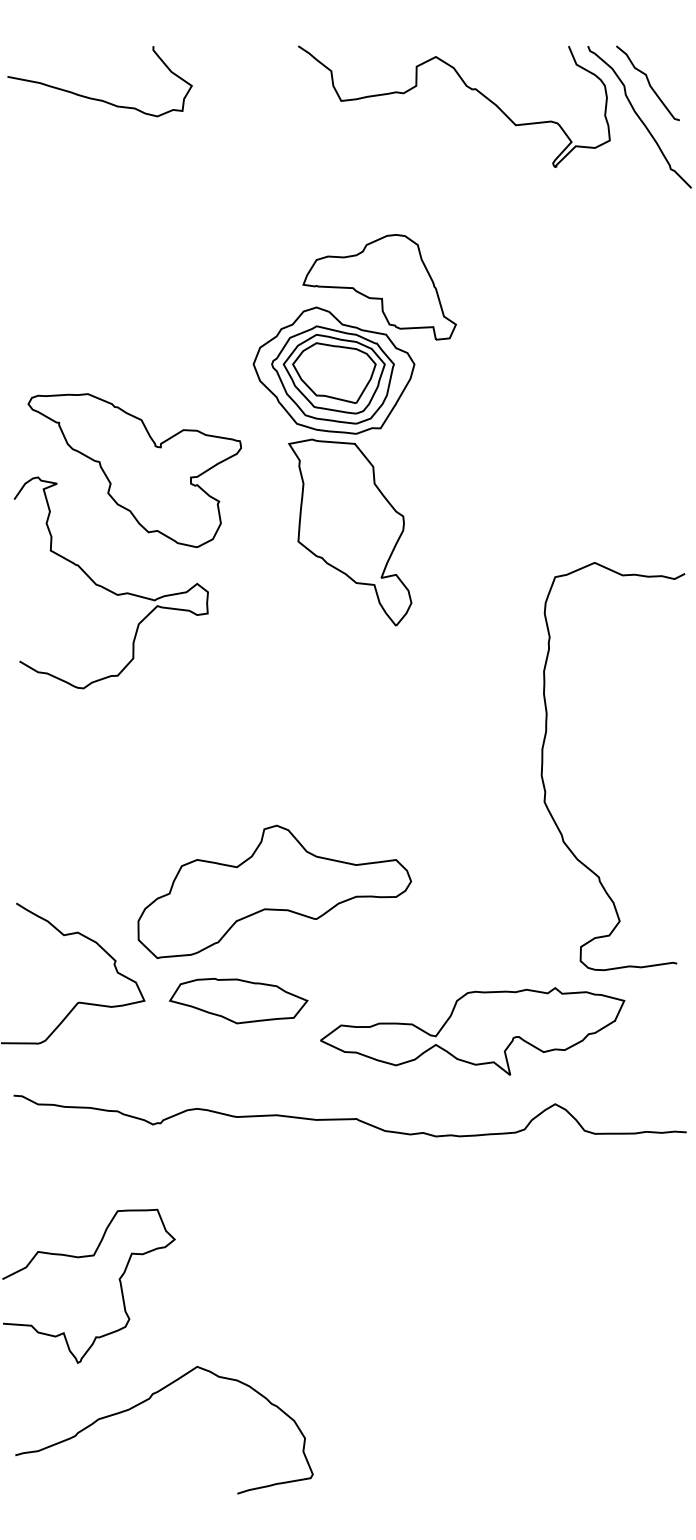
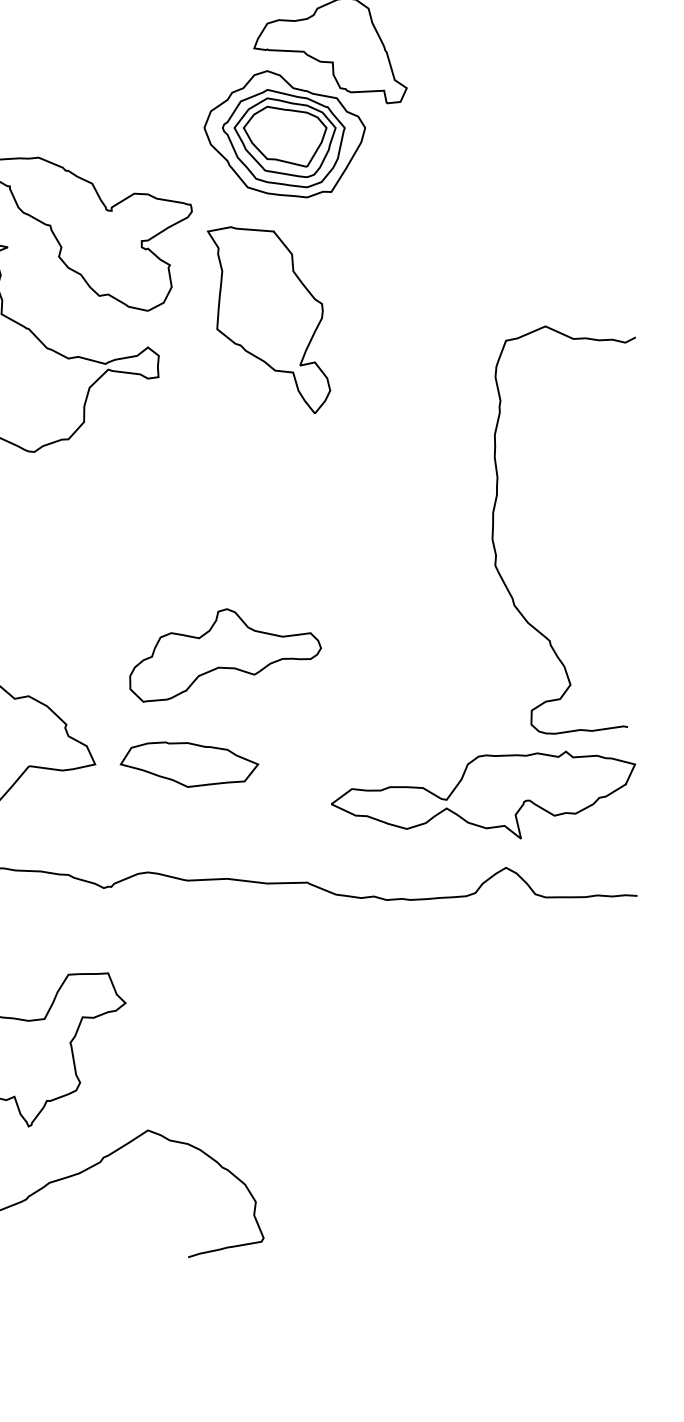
part: (350, 532) -> (269, 320), moved
part: (274, 891) -> (225, 655), size x0.7
part: (472, 1031) -> (483, 795), moved

